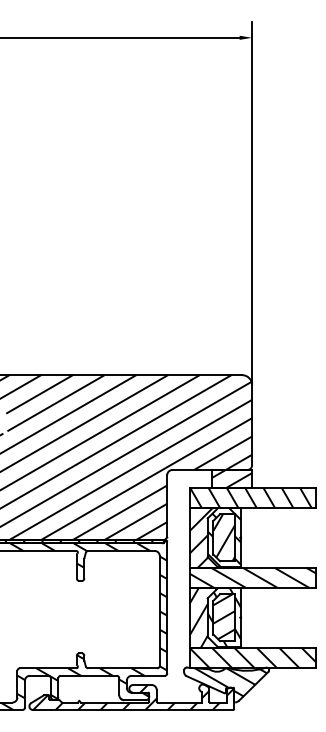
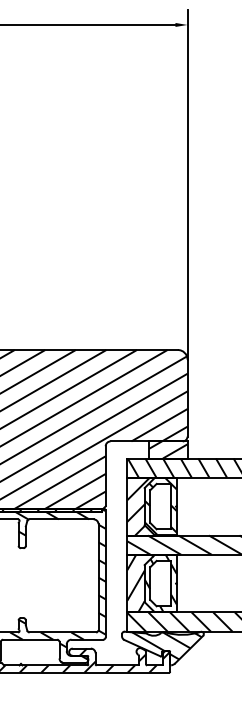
hatch: (224, 537) -> (160, 506), removed
hatch: (224, 616) -> (160, 582), removed

